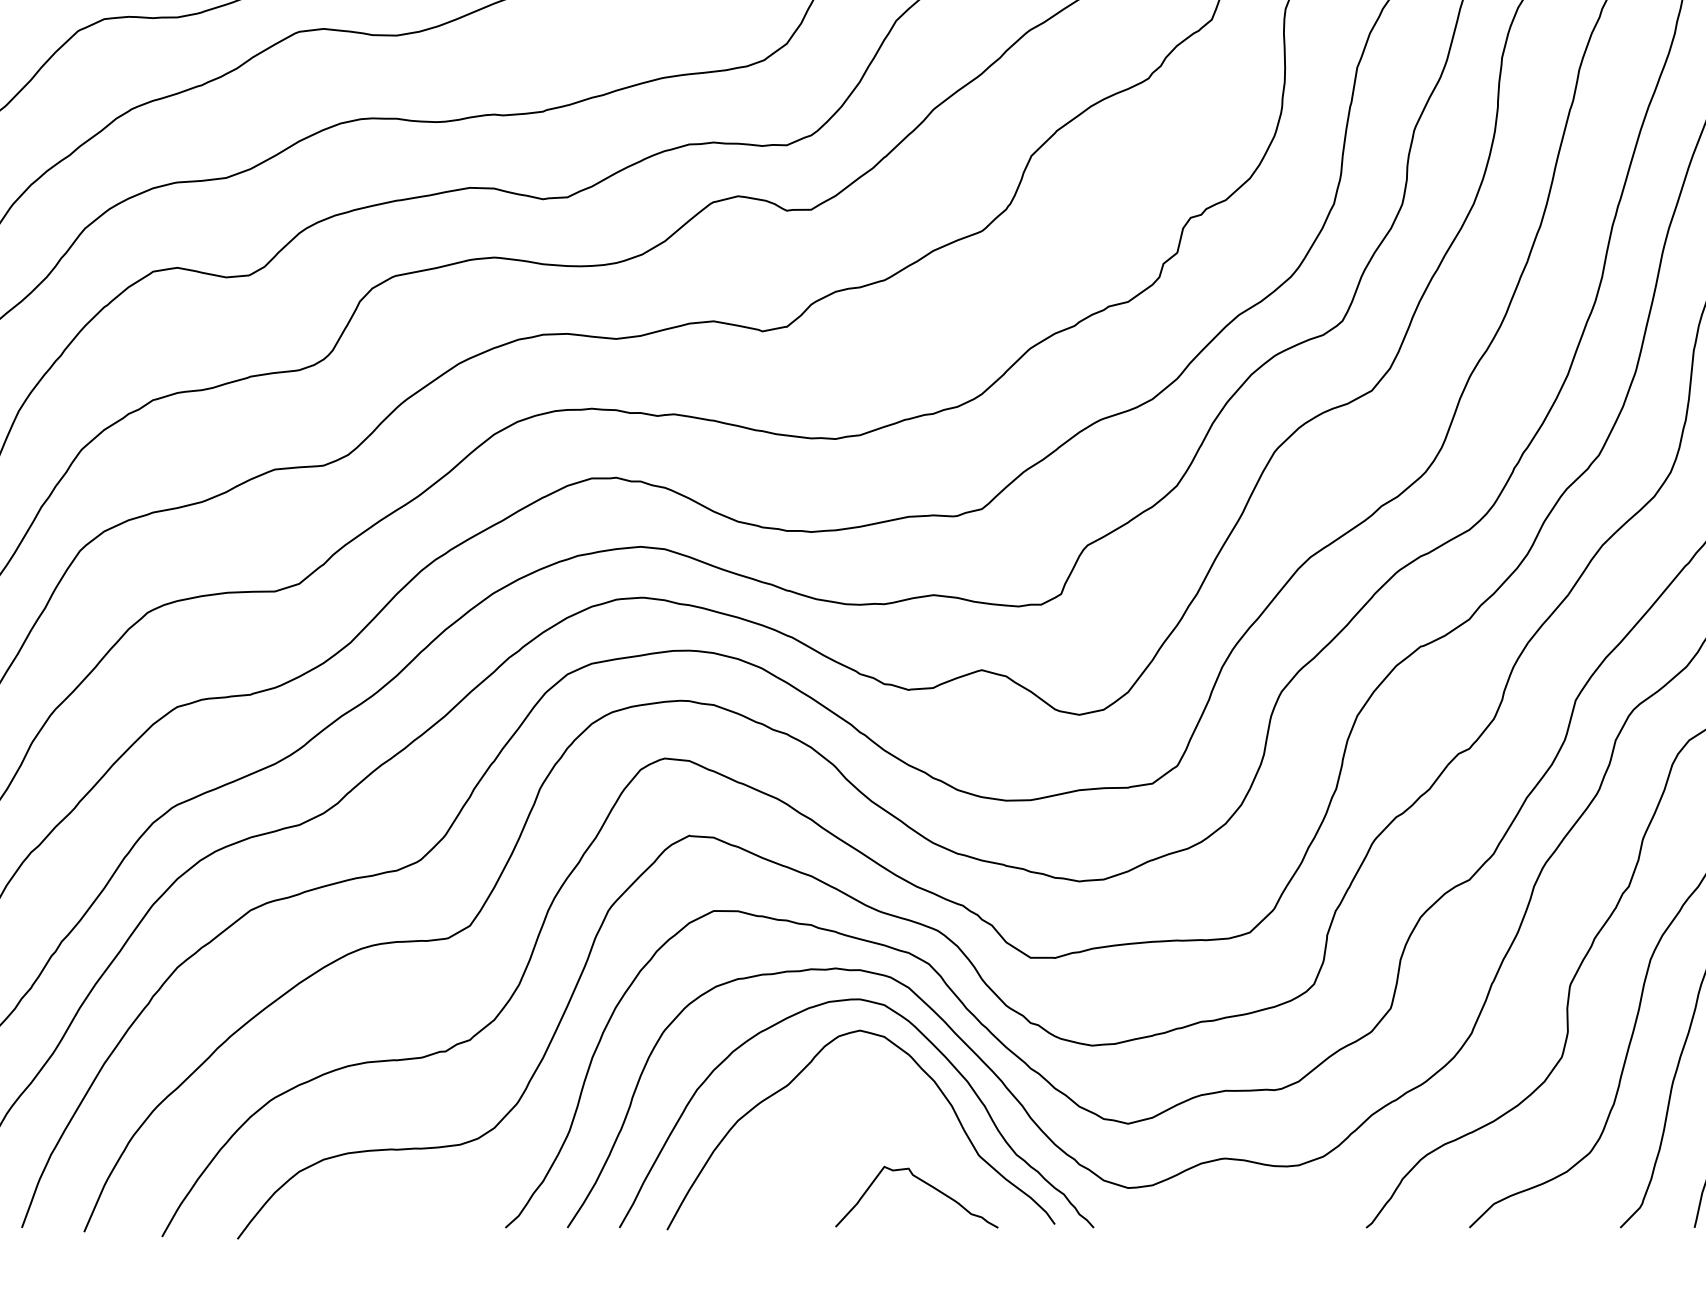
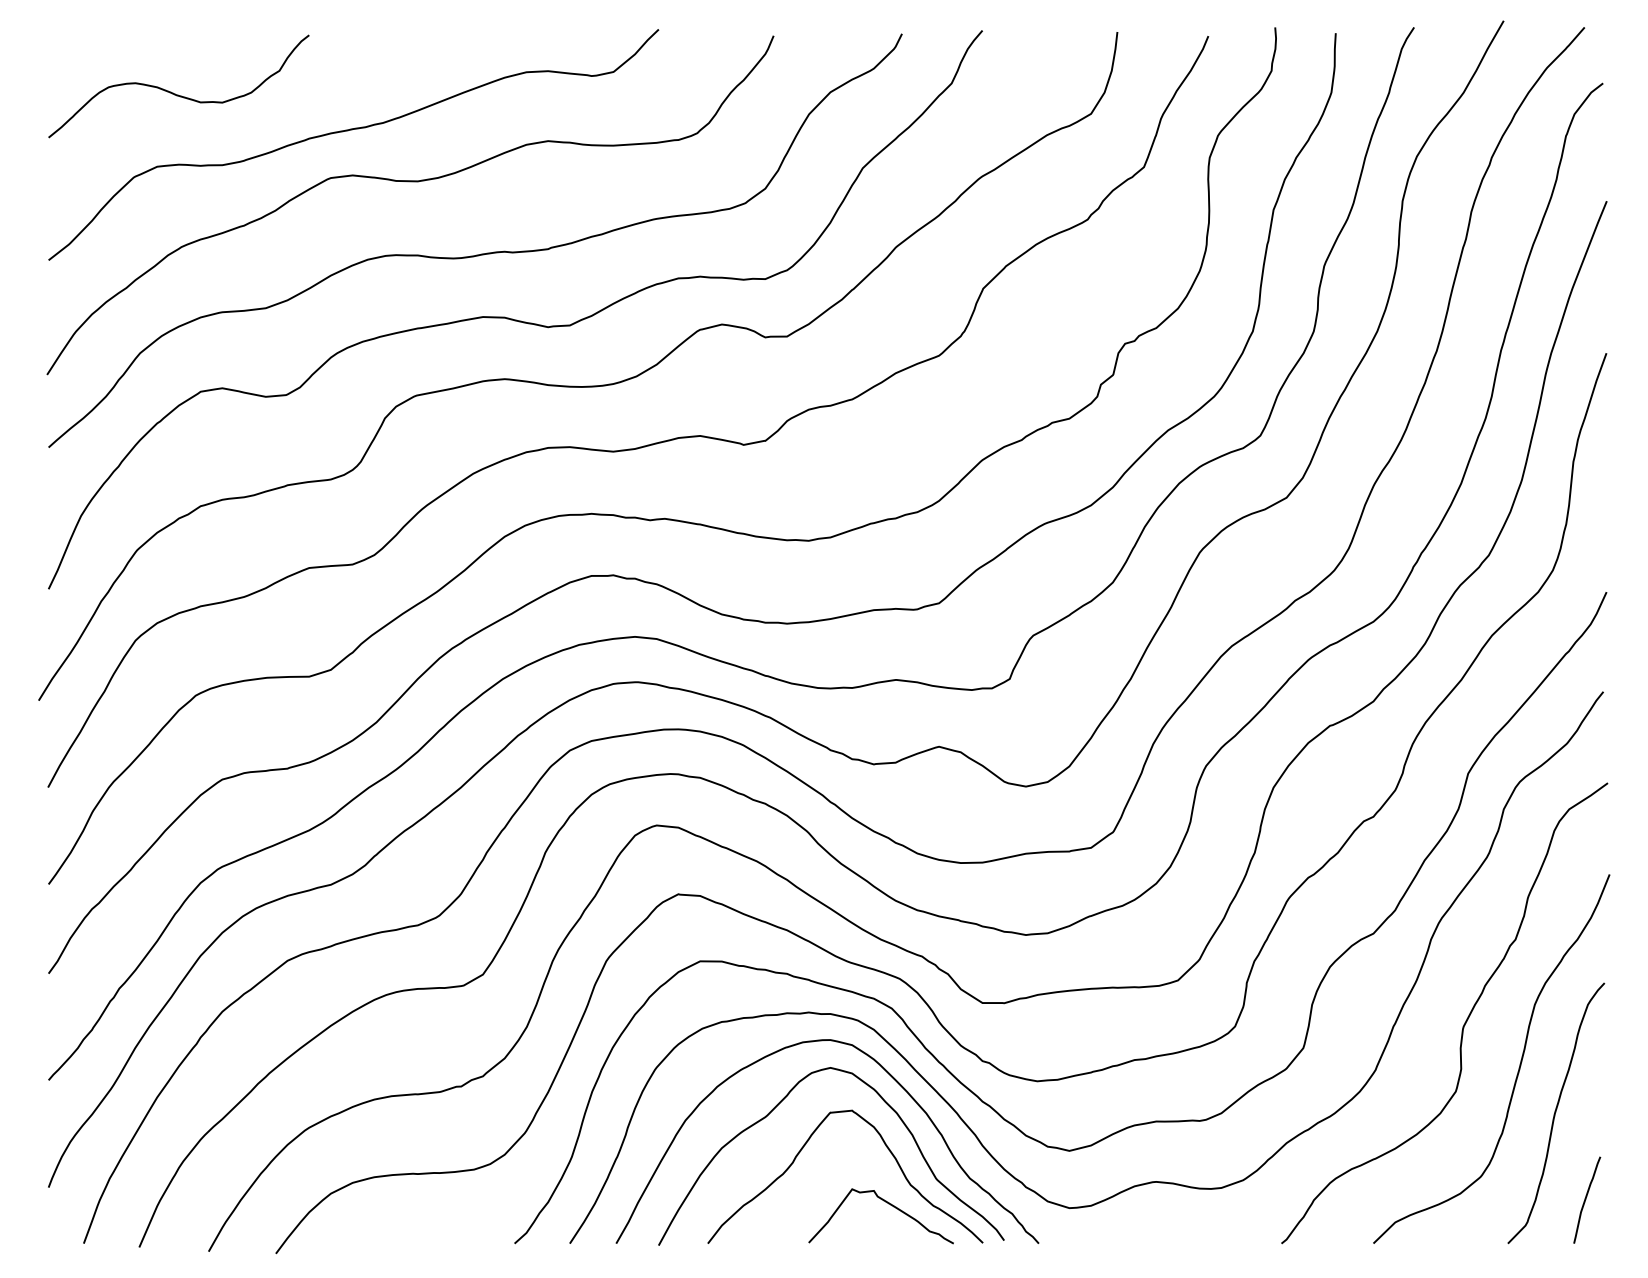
curve: (921, 1118) -> (885, 1146), added

